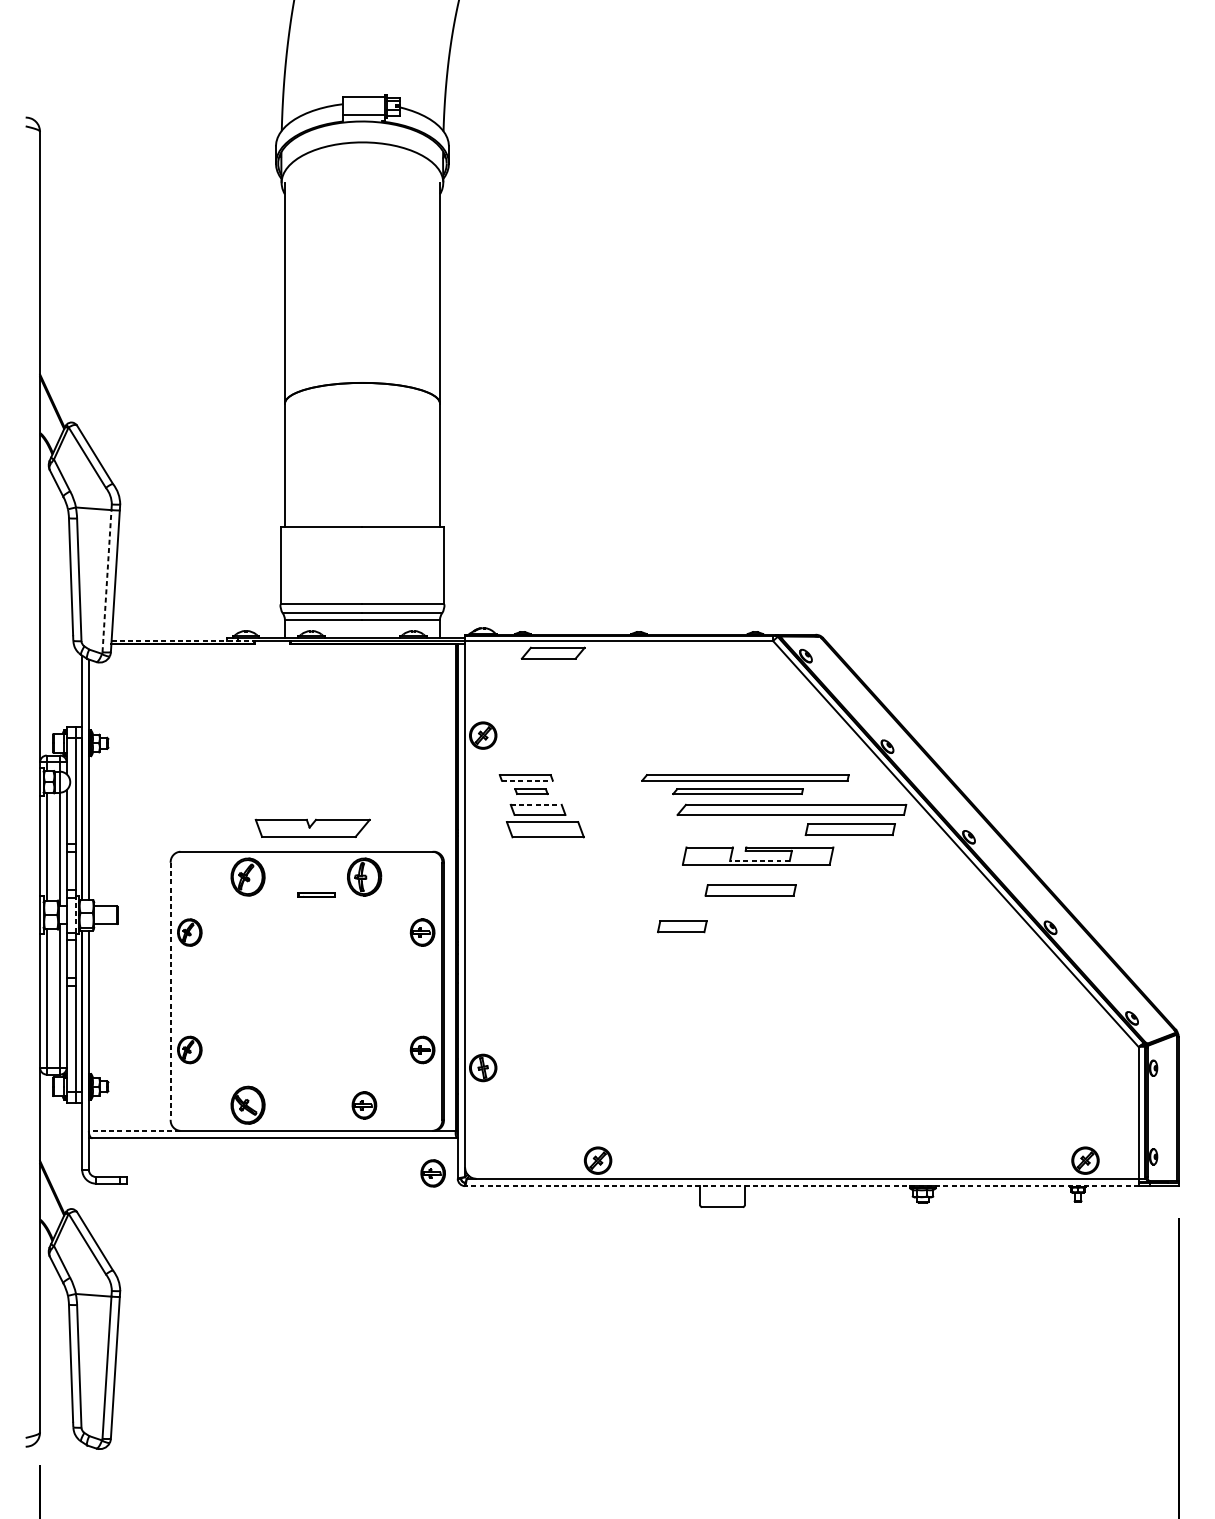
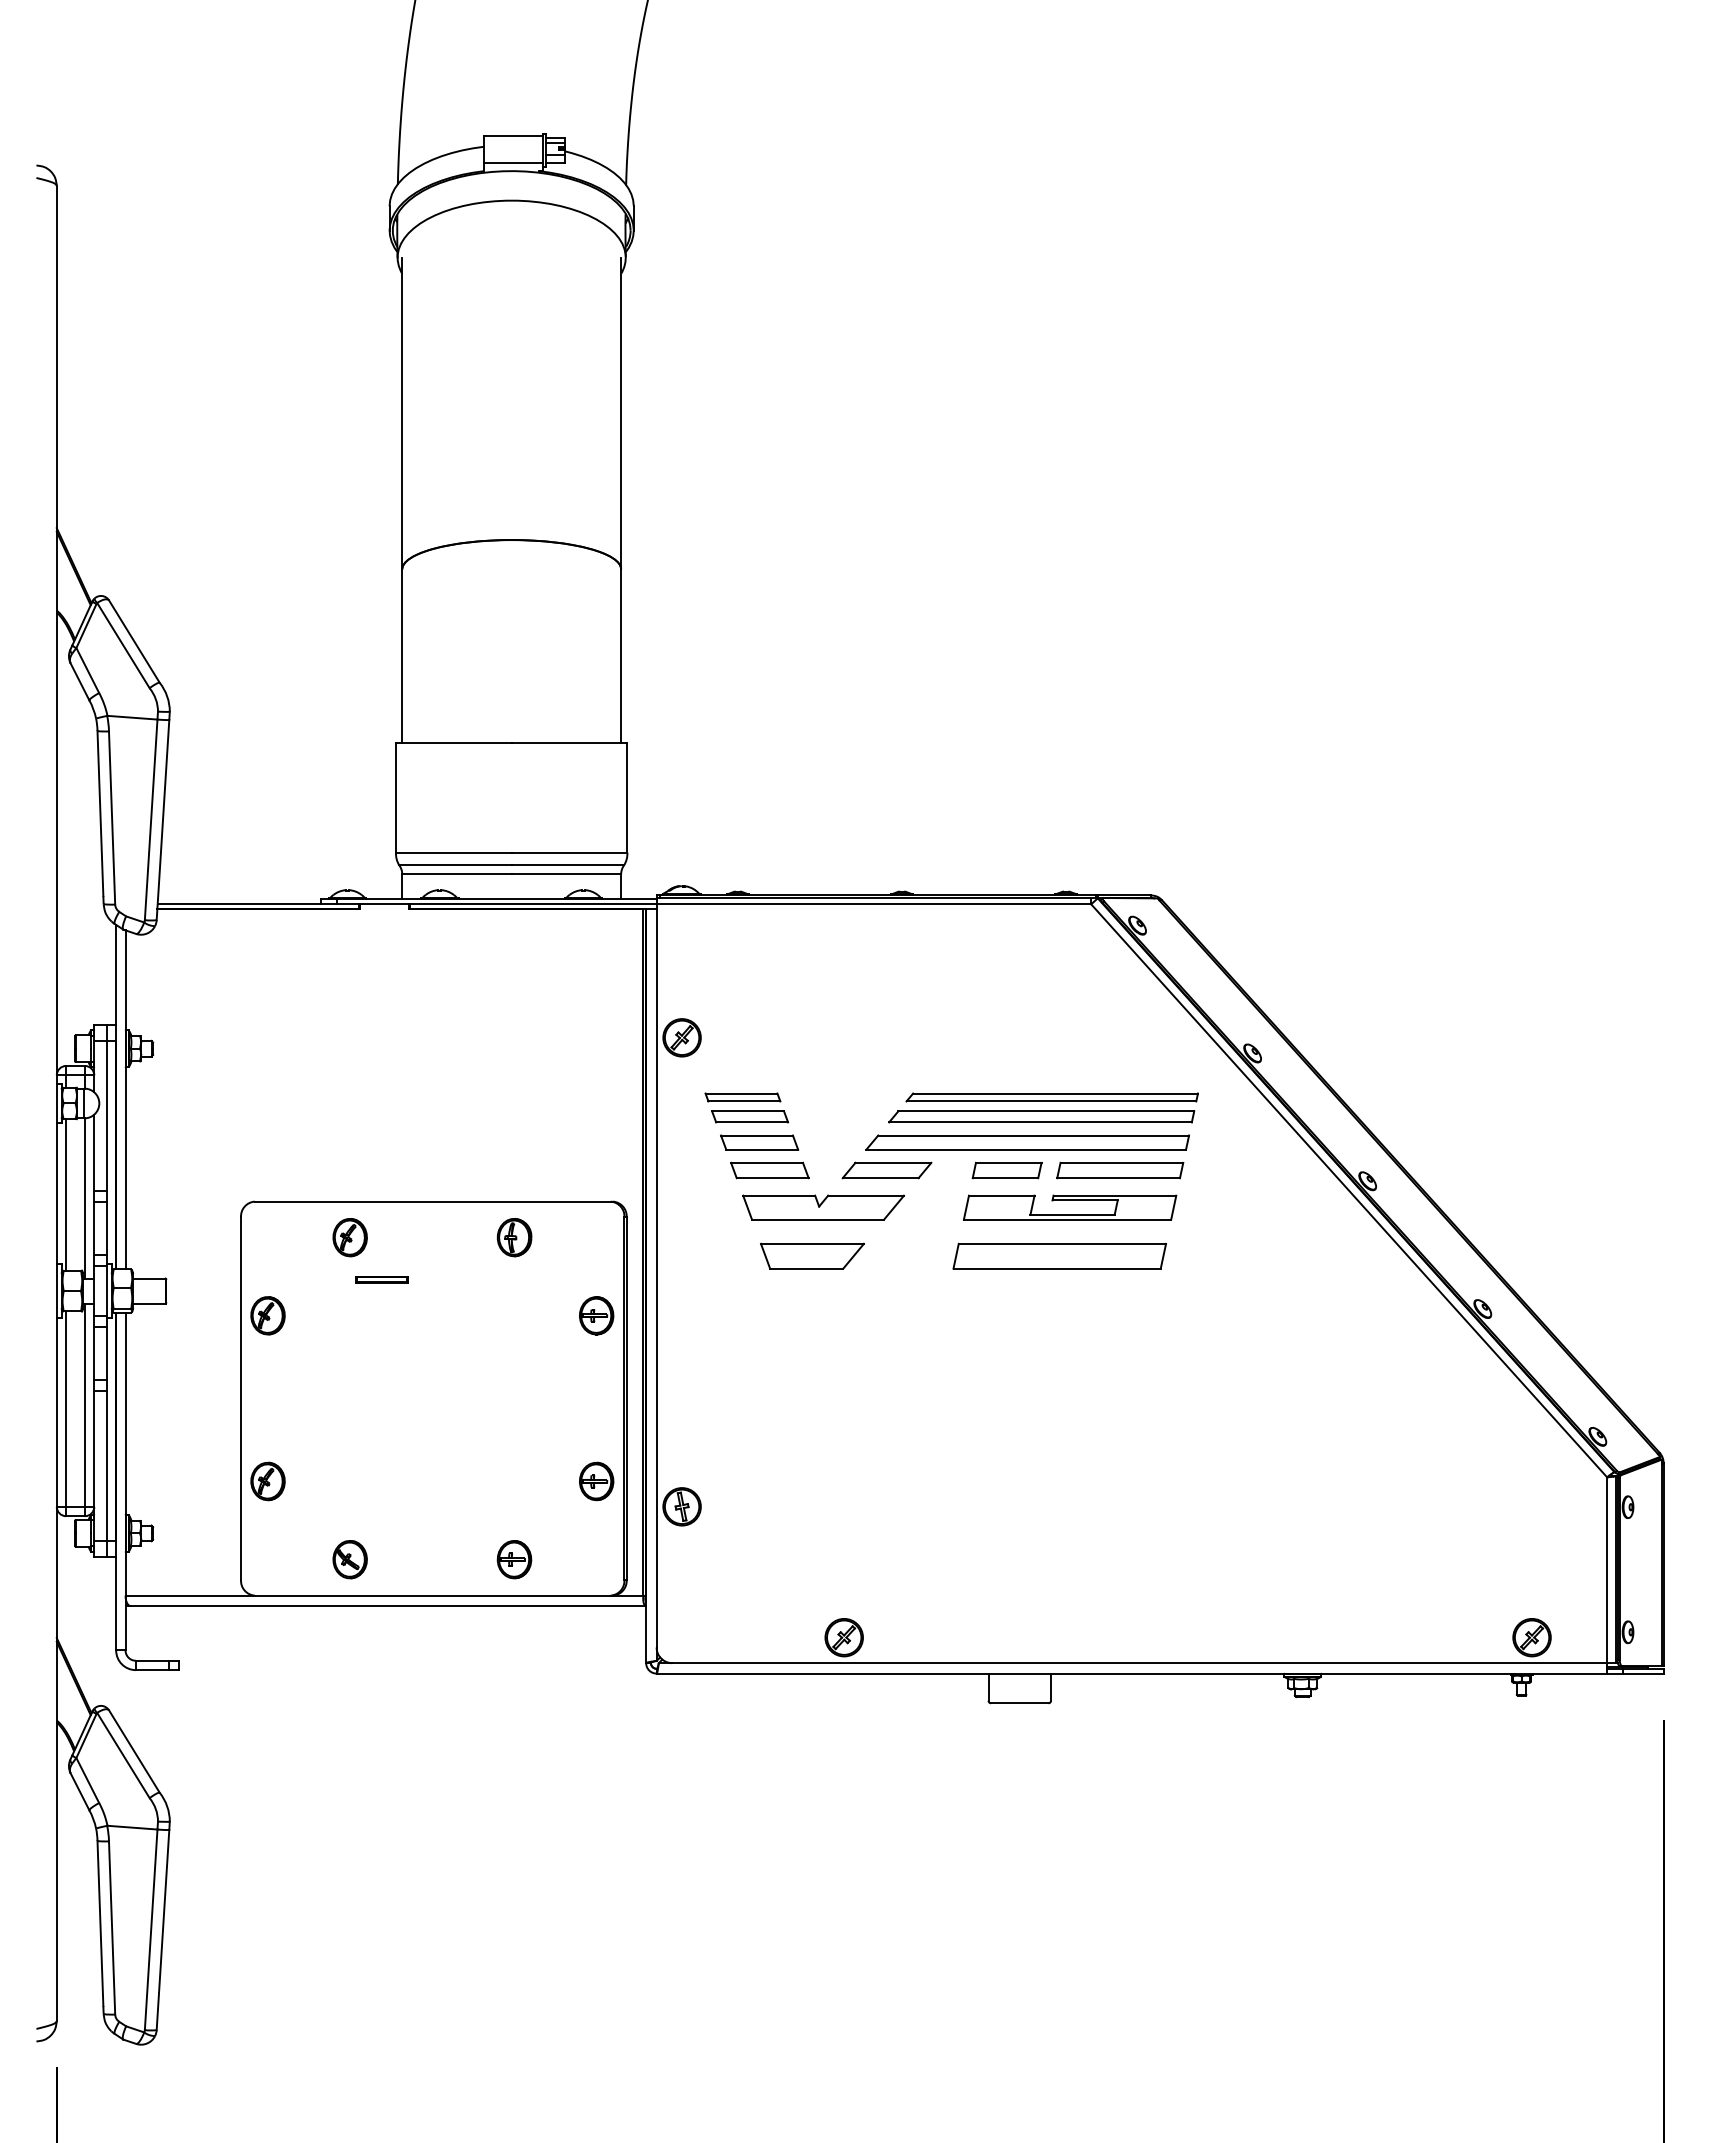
line: (107, 580) -> (151, 819), dashed -> solid
line: (183, 641) -> (258, 904), dashed -> solid
part: (552, 653) -> (886, 1170), moved
line: (527, 780) -> (744, 1101), dashed -> solid
part: (531, 791) -> (750, 1116), size x1.67
part: (737, 791) -> (1041, 1116), size x1.67
line: (535, 804) -> (756, 1135), dashed -> solid
part: (791, 809) -> (1027, 1142), moved
part: (312, 828) -> (823, 1207), moved
part: (545, 829) -> (769, 1170), size x0.71
part: (850, 829) -> (1120, 1170), moved
line: (759, 860) -> (1072, 1214), dashed -> solid
part: (247, 877) -> (349, 1237), size x0.71
part: (364, 877) -> (514, 1237), size x0.71
part: (575, 889) -> (812, 1255), added
part: (750, 889) -> (1059, 1255), size x1.67
part: (316, 894) -> (381, 1279), moved
line: (75, 915) -> (106, 1291), dashed -> solid
part: (681, 926) -> (1006, 1170), moved
line: (171, 991) -> (241, 1399), dashed -> solid
part: (247, 1105) -> (349, 1559), size x0.71
line: (134, 1130) -> (190, 1595), dashed -> solid
part: (433, 1173) -> (611, 1655), removed
line: (801, 1186) -> (1131, 1673), dashed -> solid

